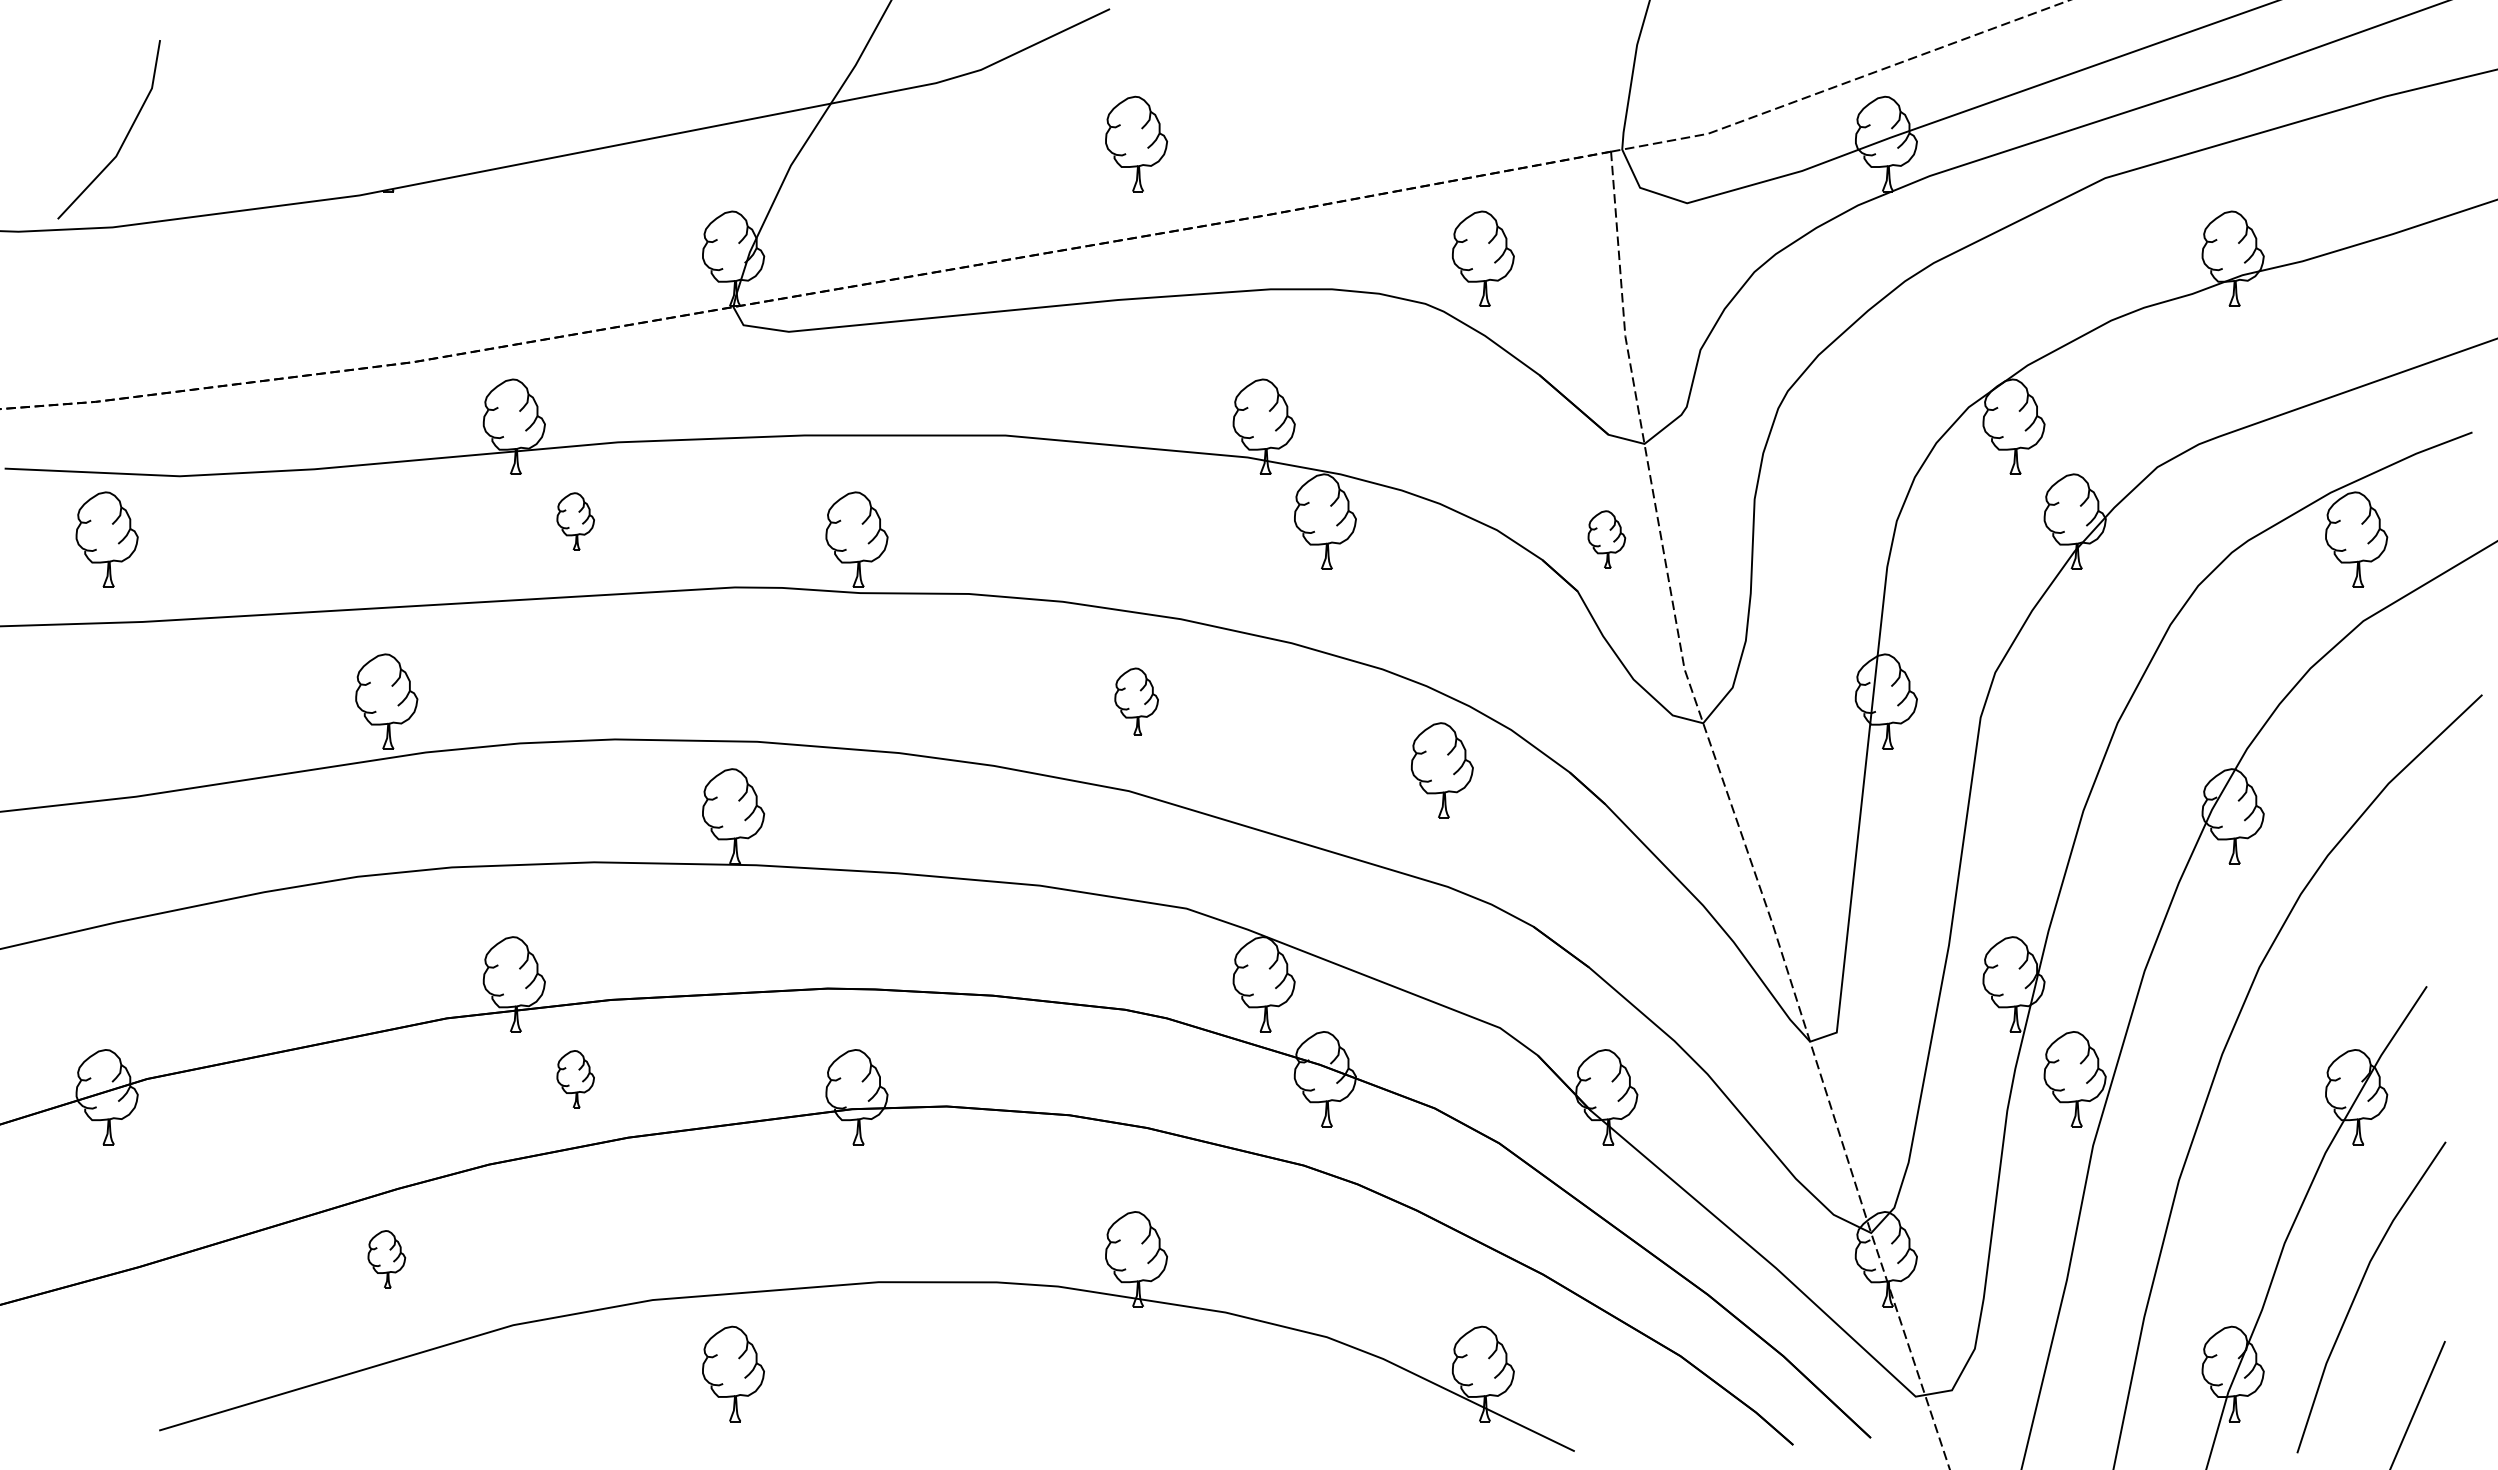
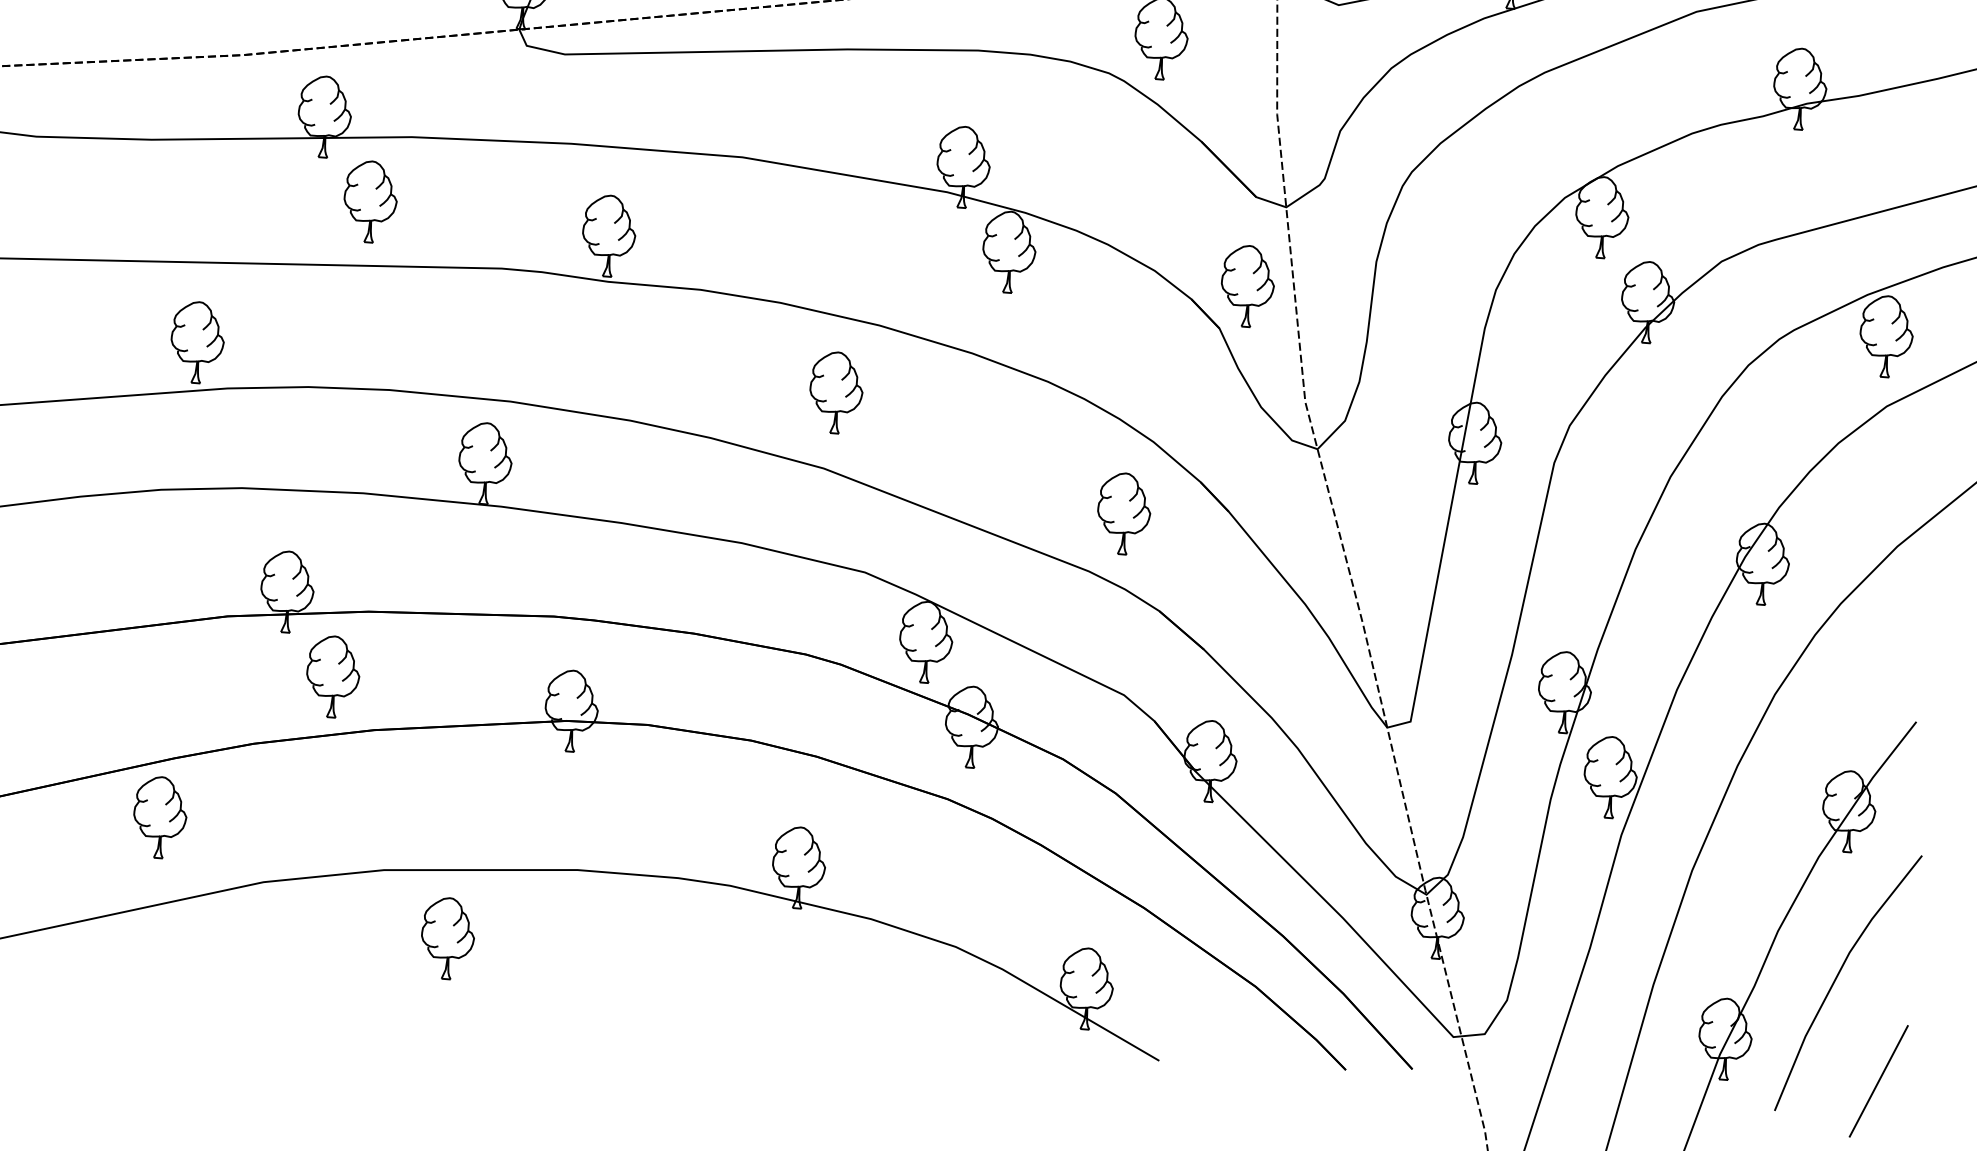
part: (575, 521) -> (370, 201), size x1.67
part: (1606, 539) -> (1247, 286), size x1.67
part: (1136, 701) -> (836, 392), size x1.43
part: (1442, 770) -> (1124, 513), moved
part: (575, 1079) -> (333, 677), size x1.67
part: (386, 1259) -> (159, 817), size x1.67

